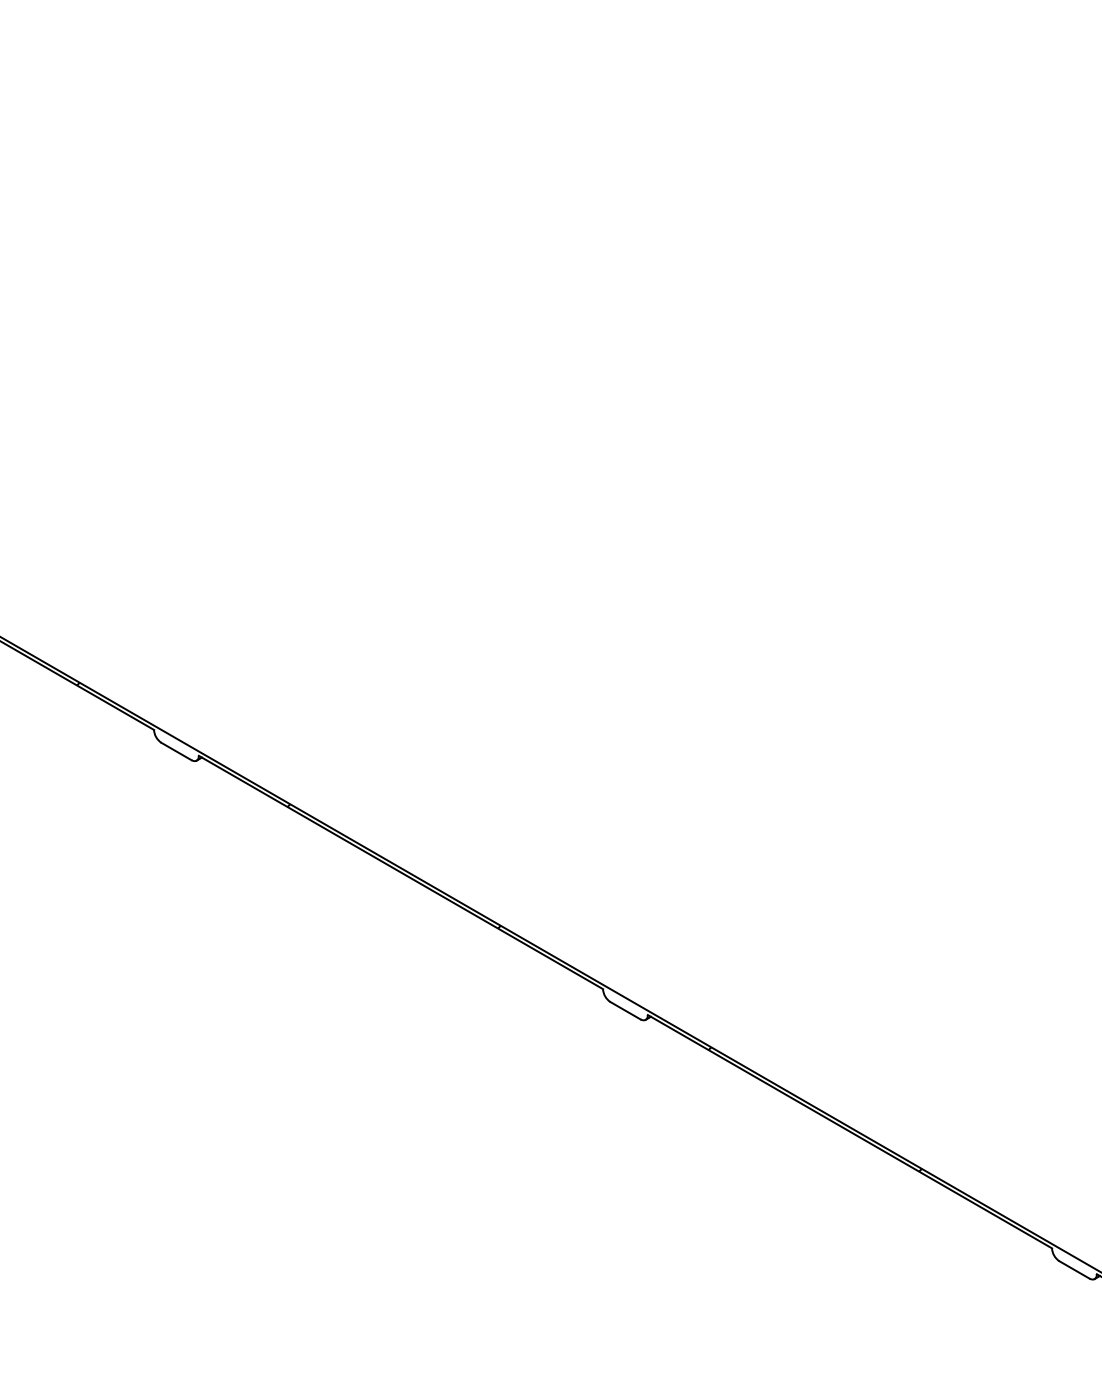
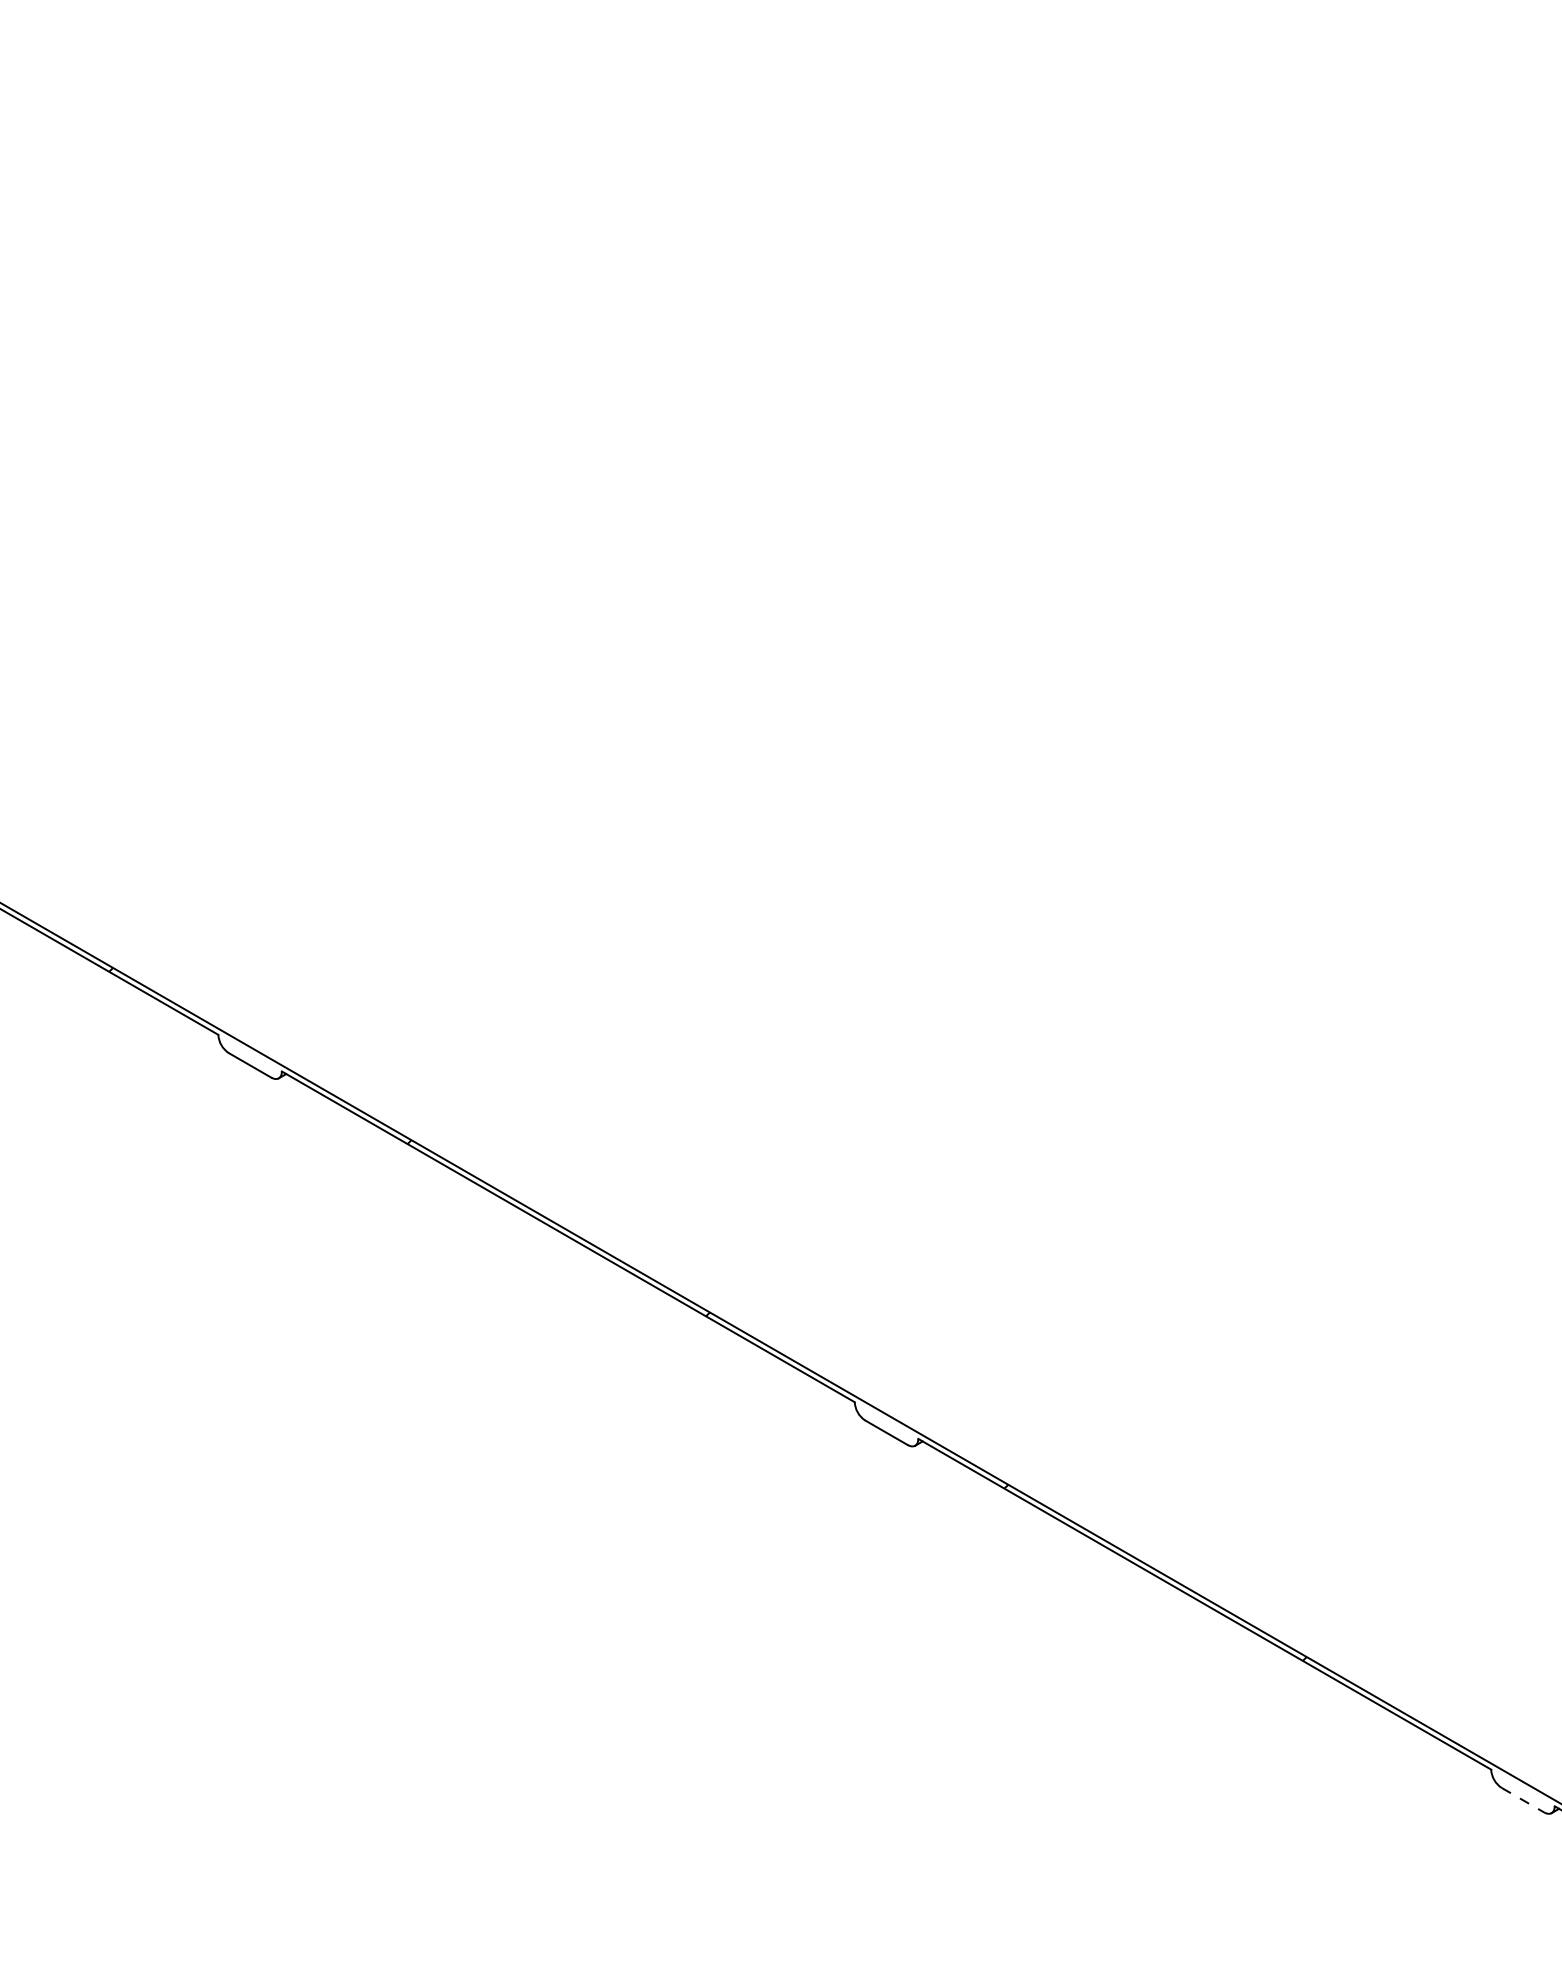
line: (1074, 1270) -> (1523, 1800), solid -> dashed

